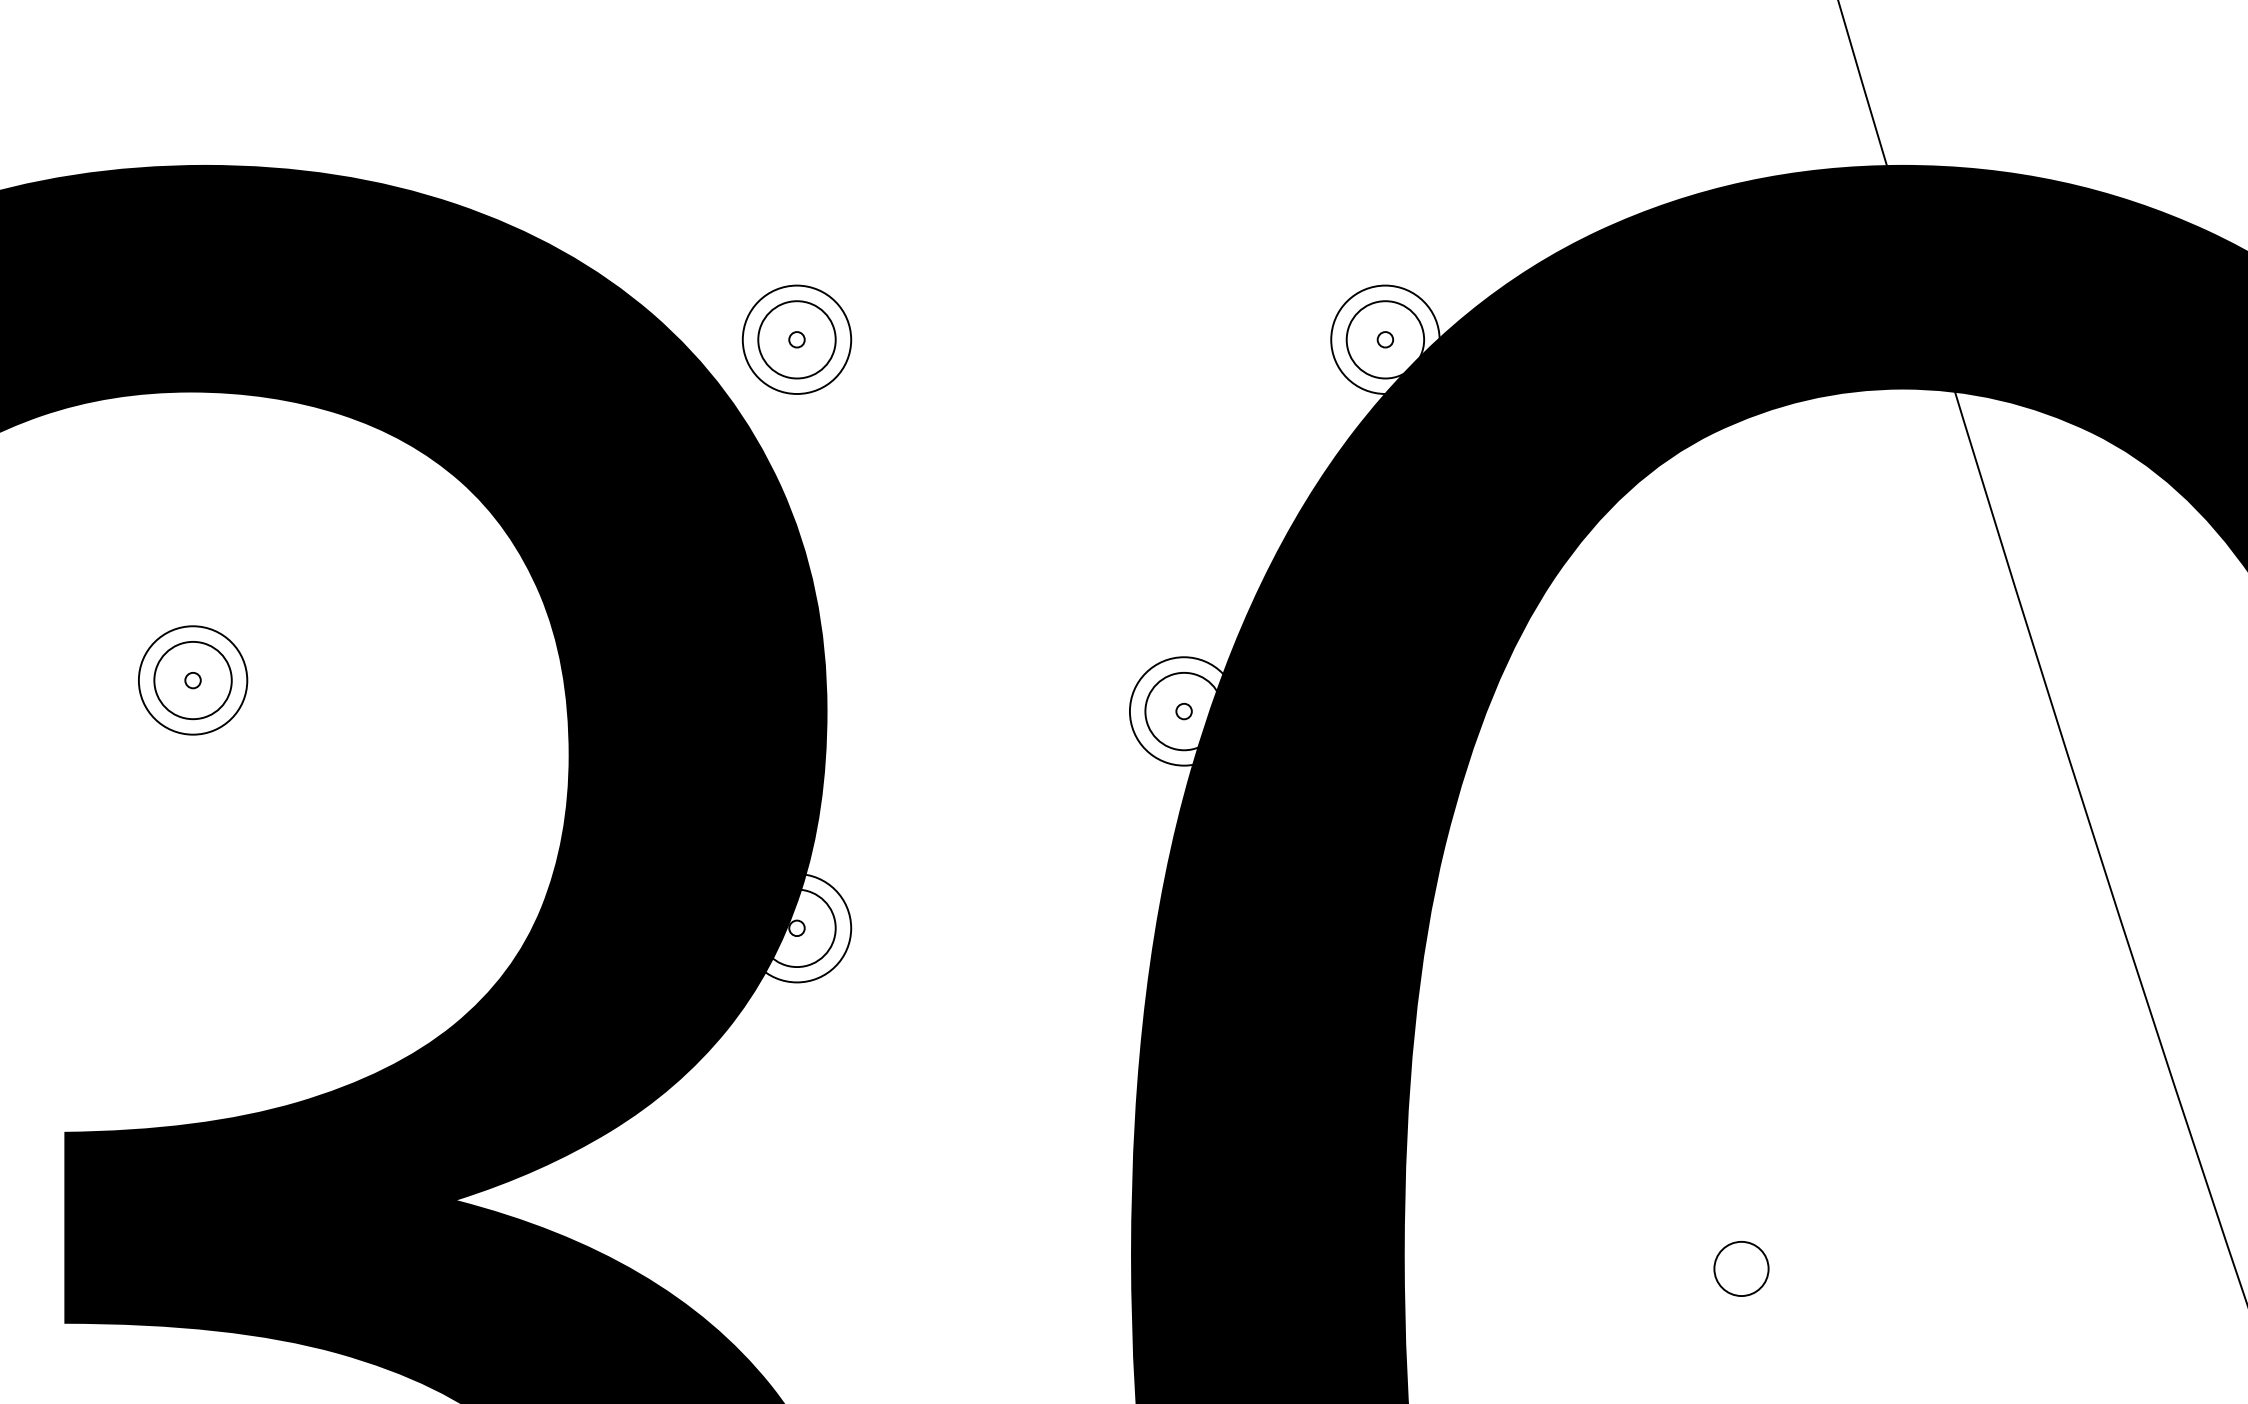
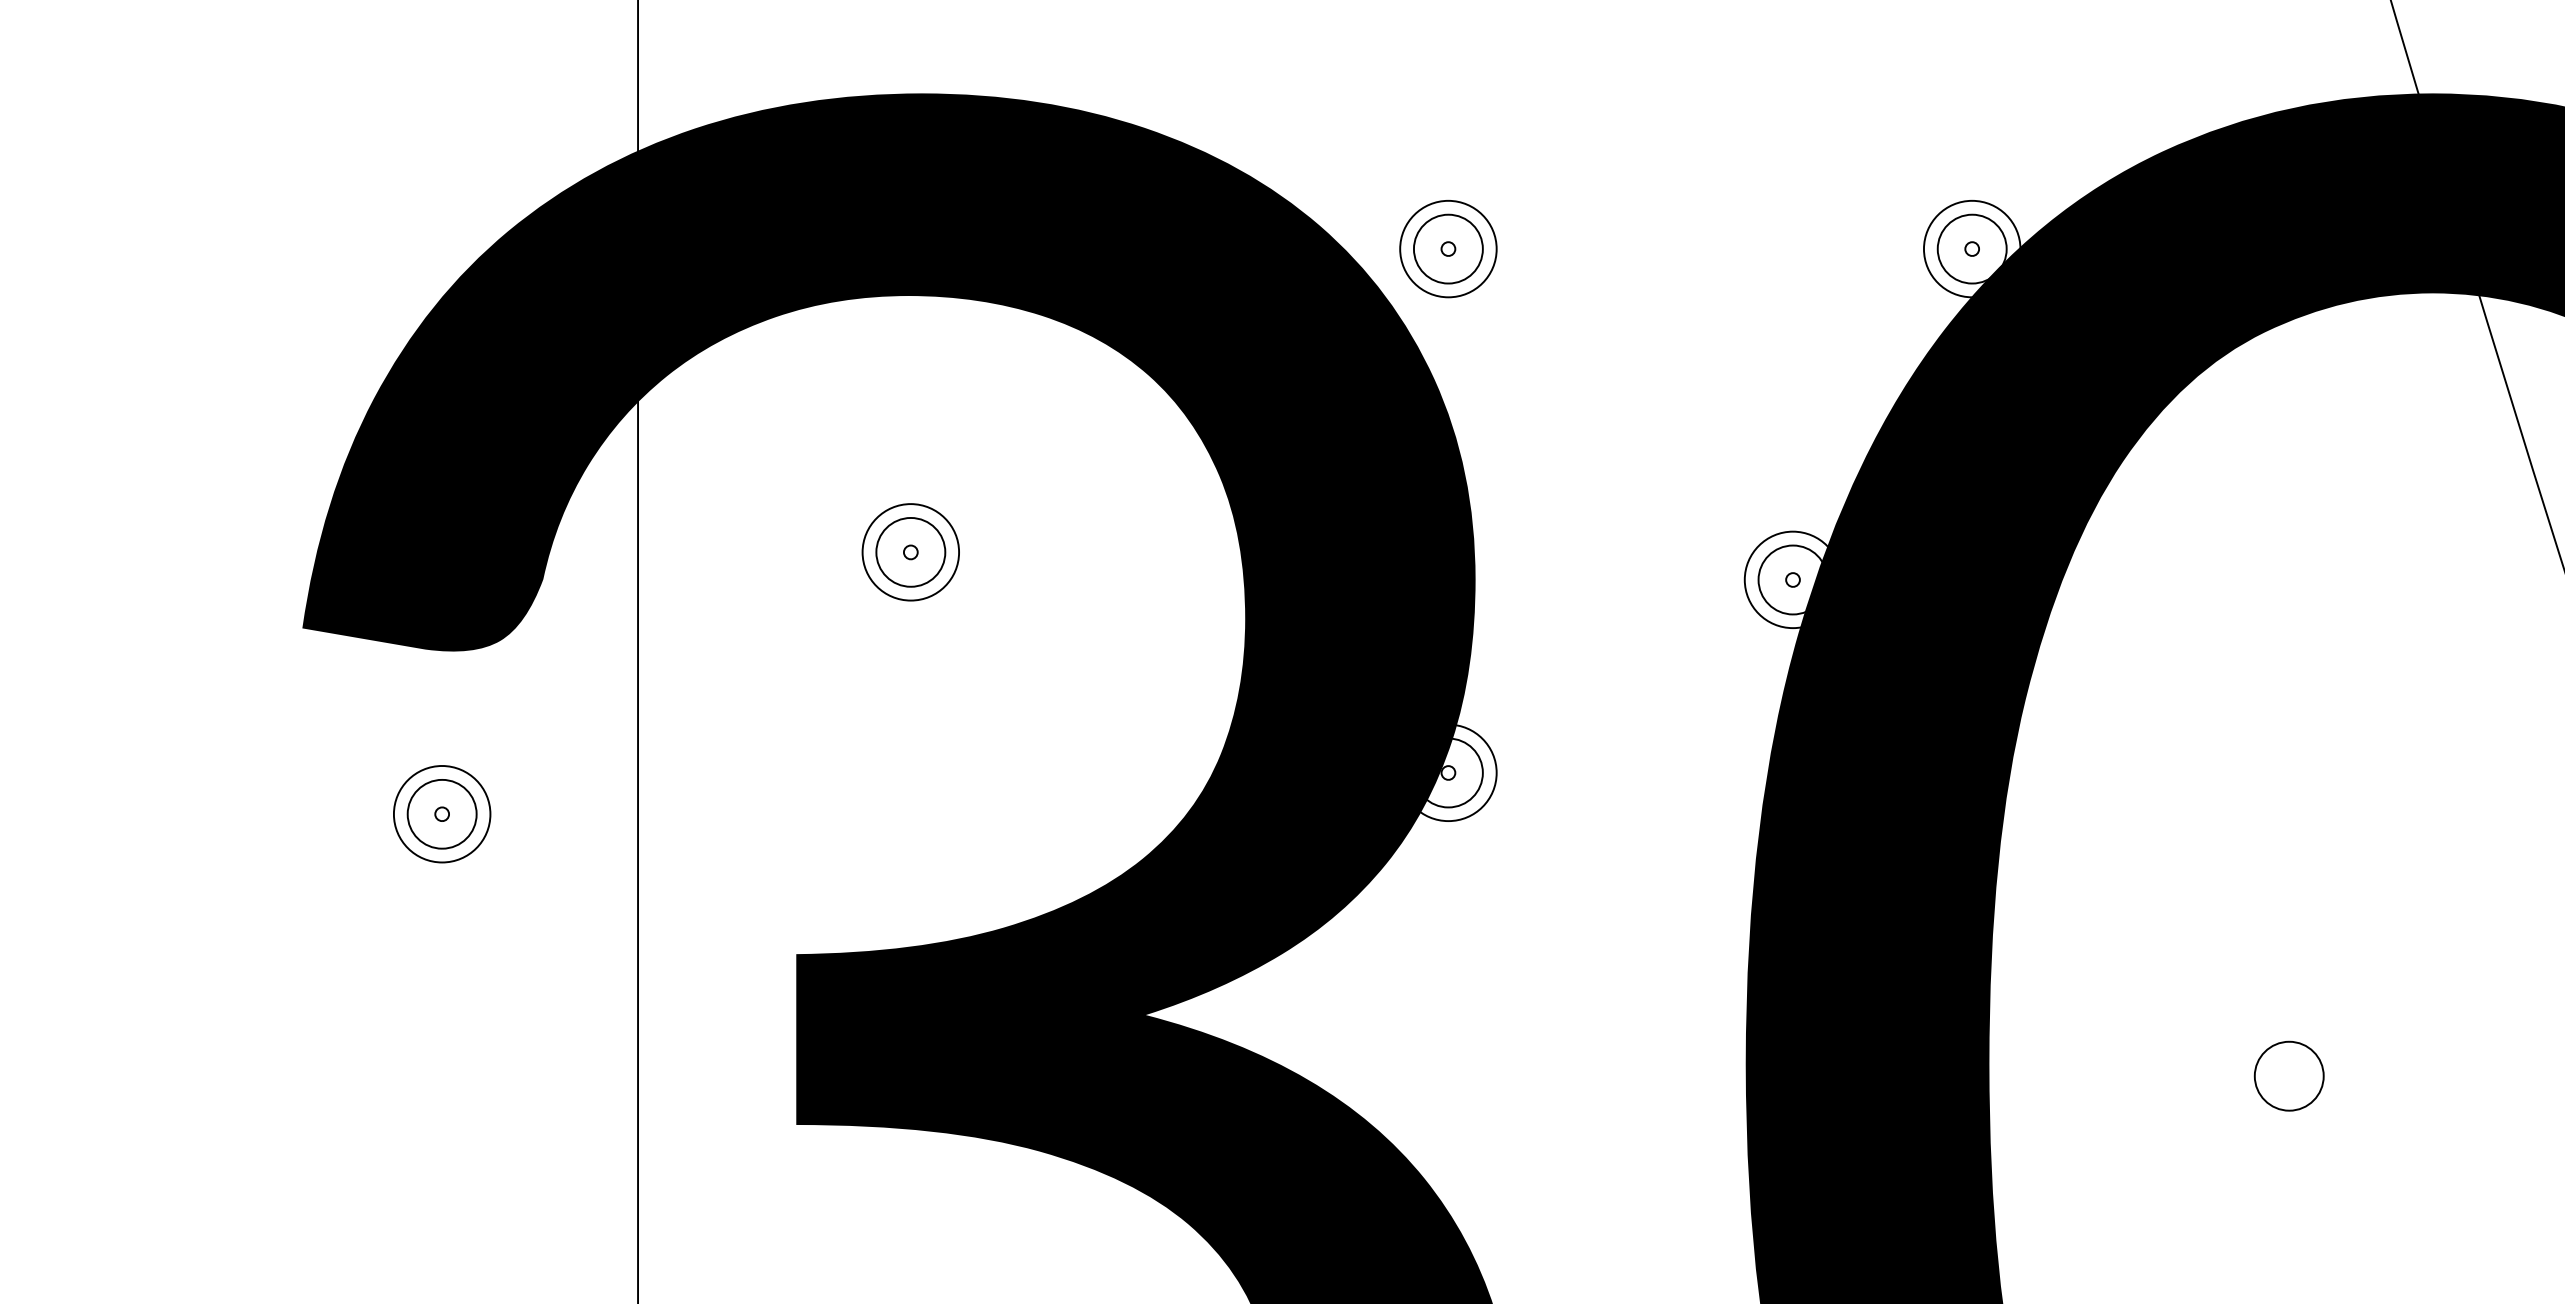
part: (1740, 1268) -> (2288, 1075), size x1.43

